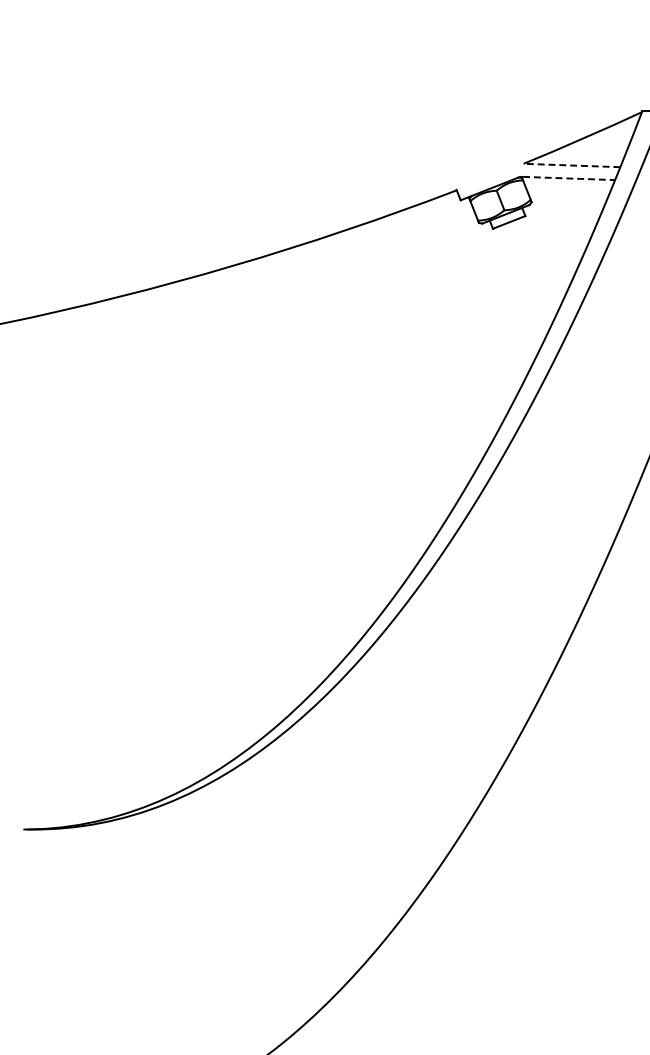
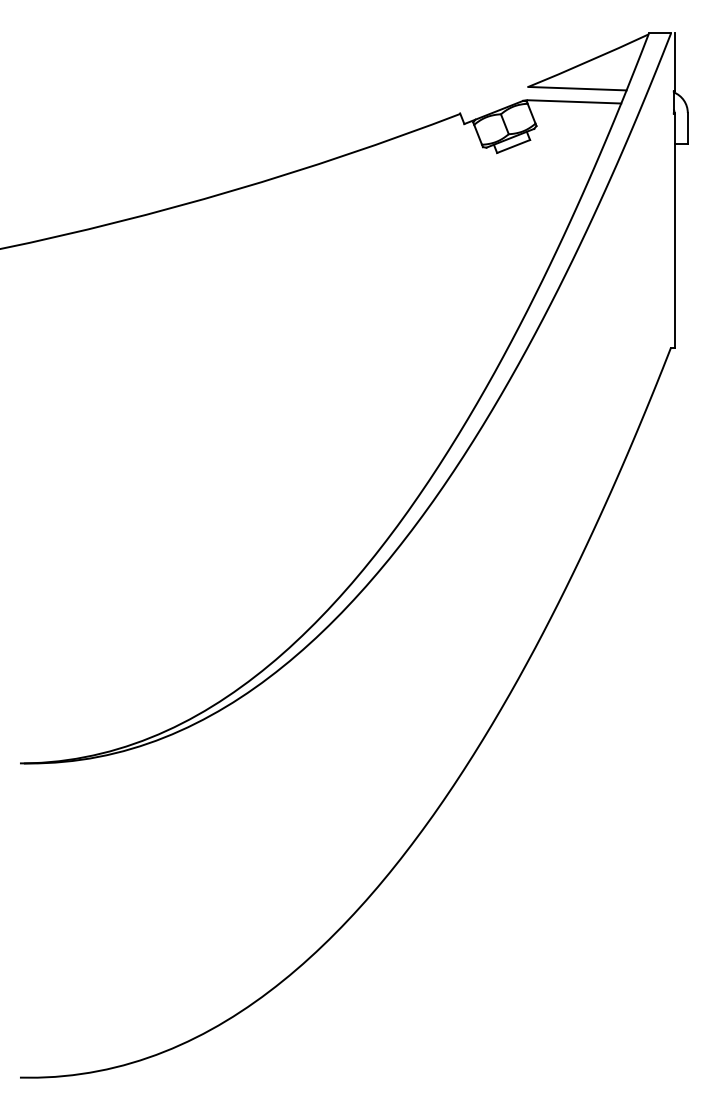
line: (571, 165) -> (576, 88), dashed -> solid
line: (569, 178) -> (574, 101), dashed -> solid

